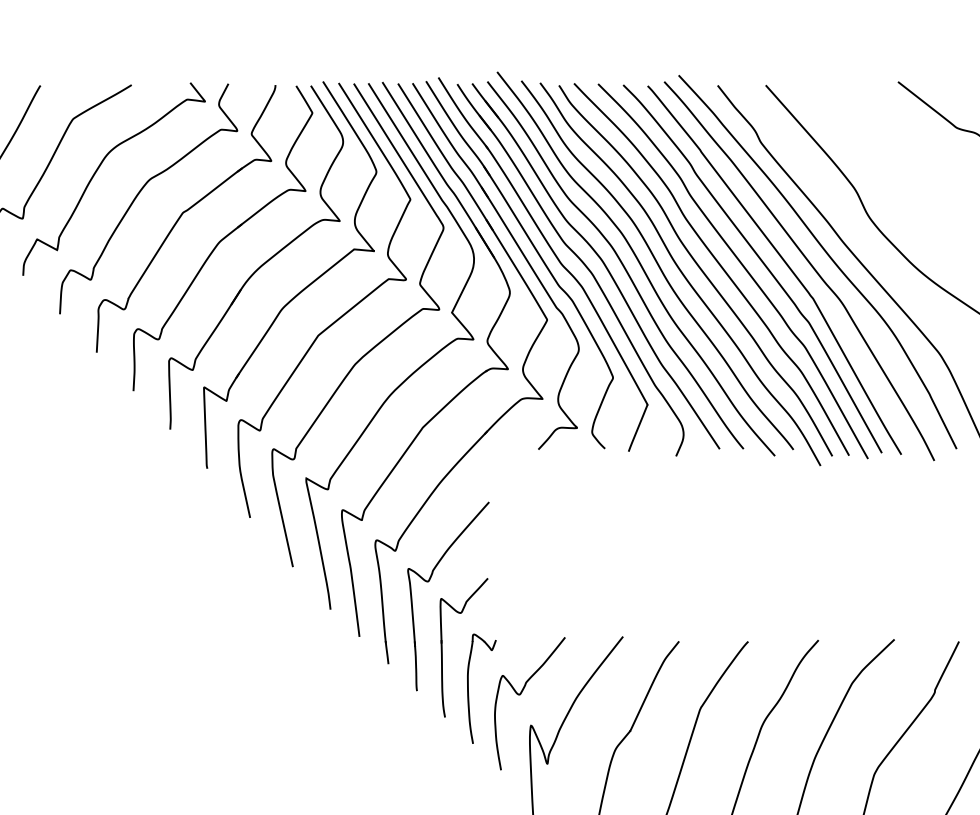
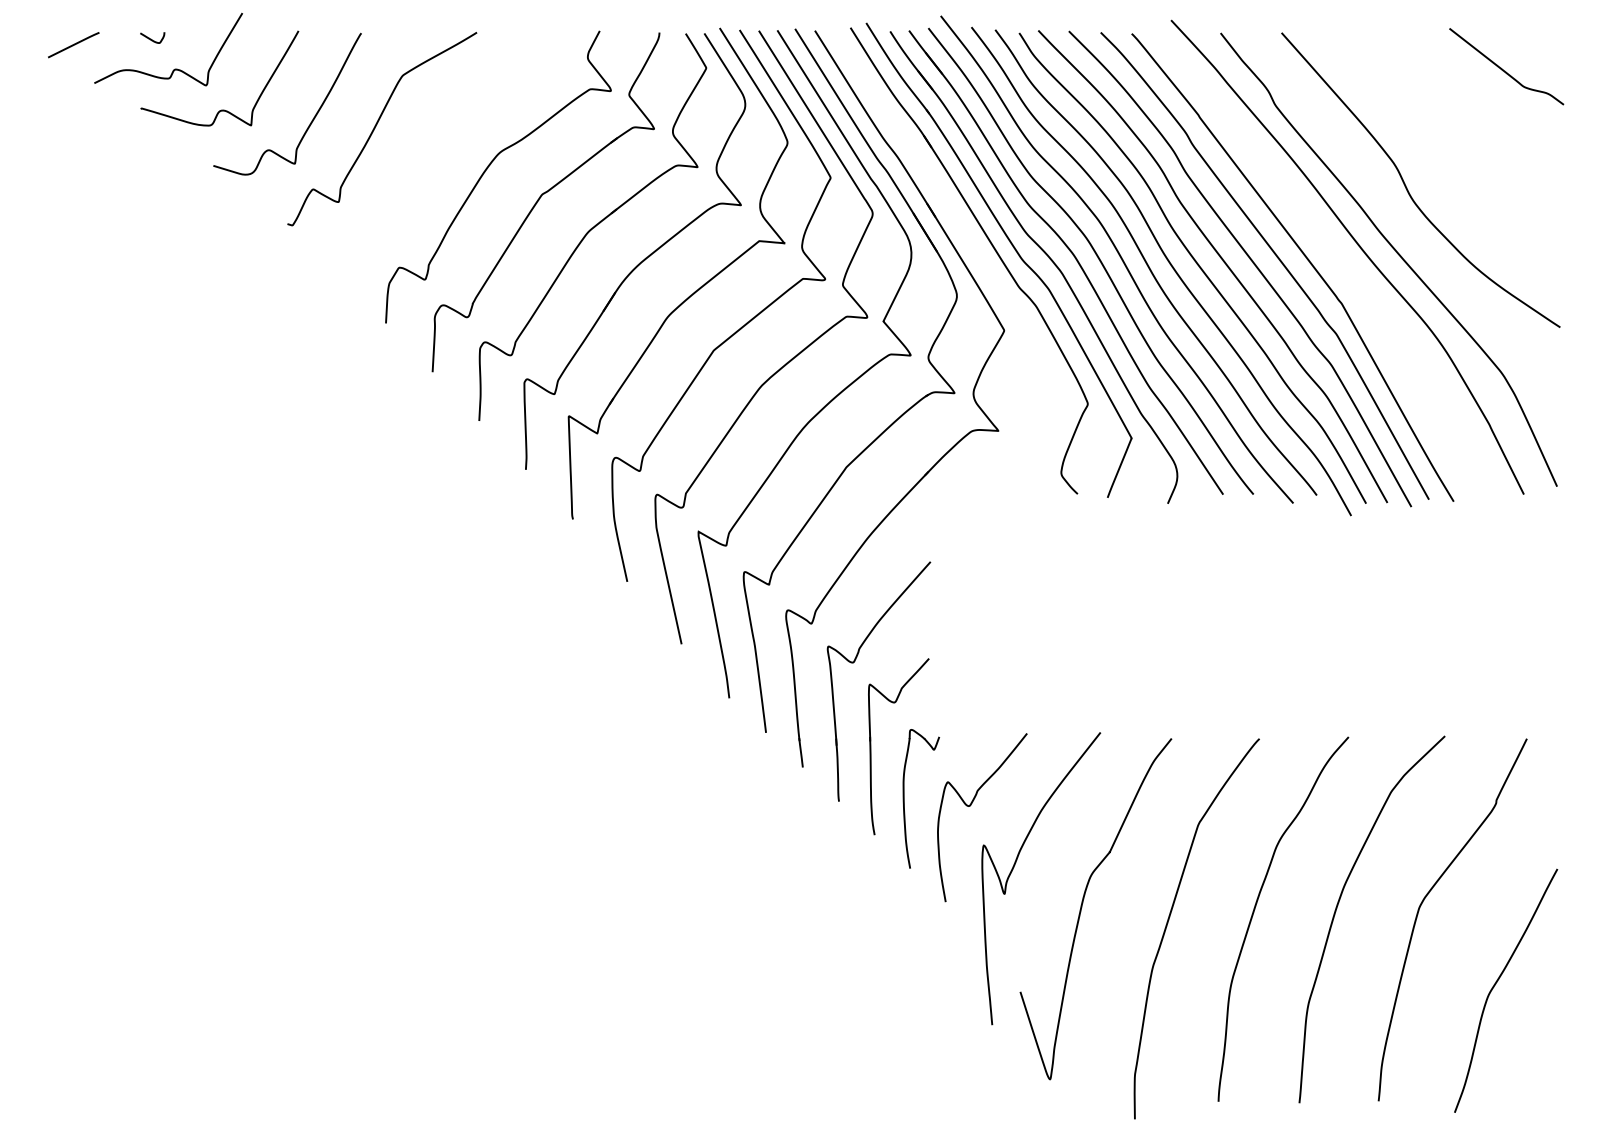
curve: (99, 168) -> (435, 138), removed
part: (519, 250) -> (969, 242), removed
curve: (809, 264) -> (1337, 260), removed

